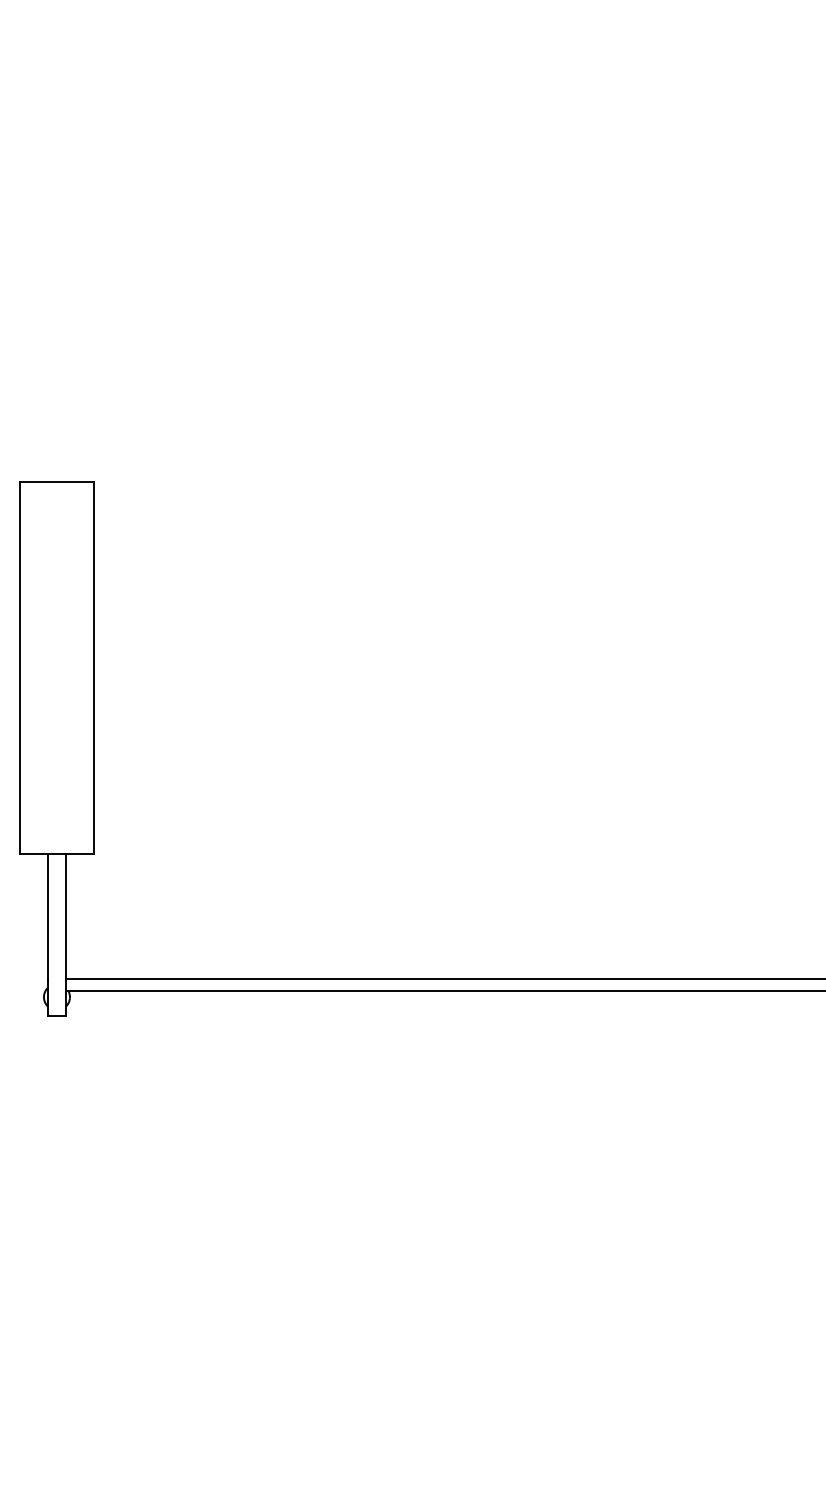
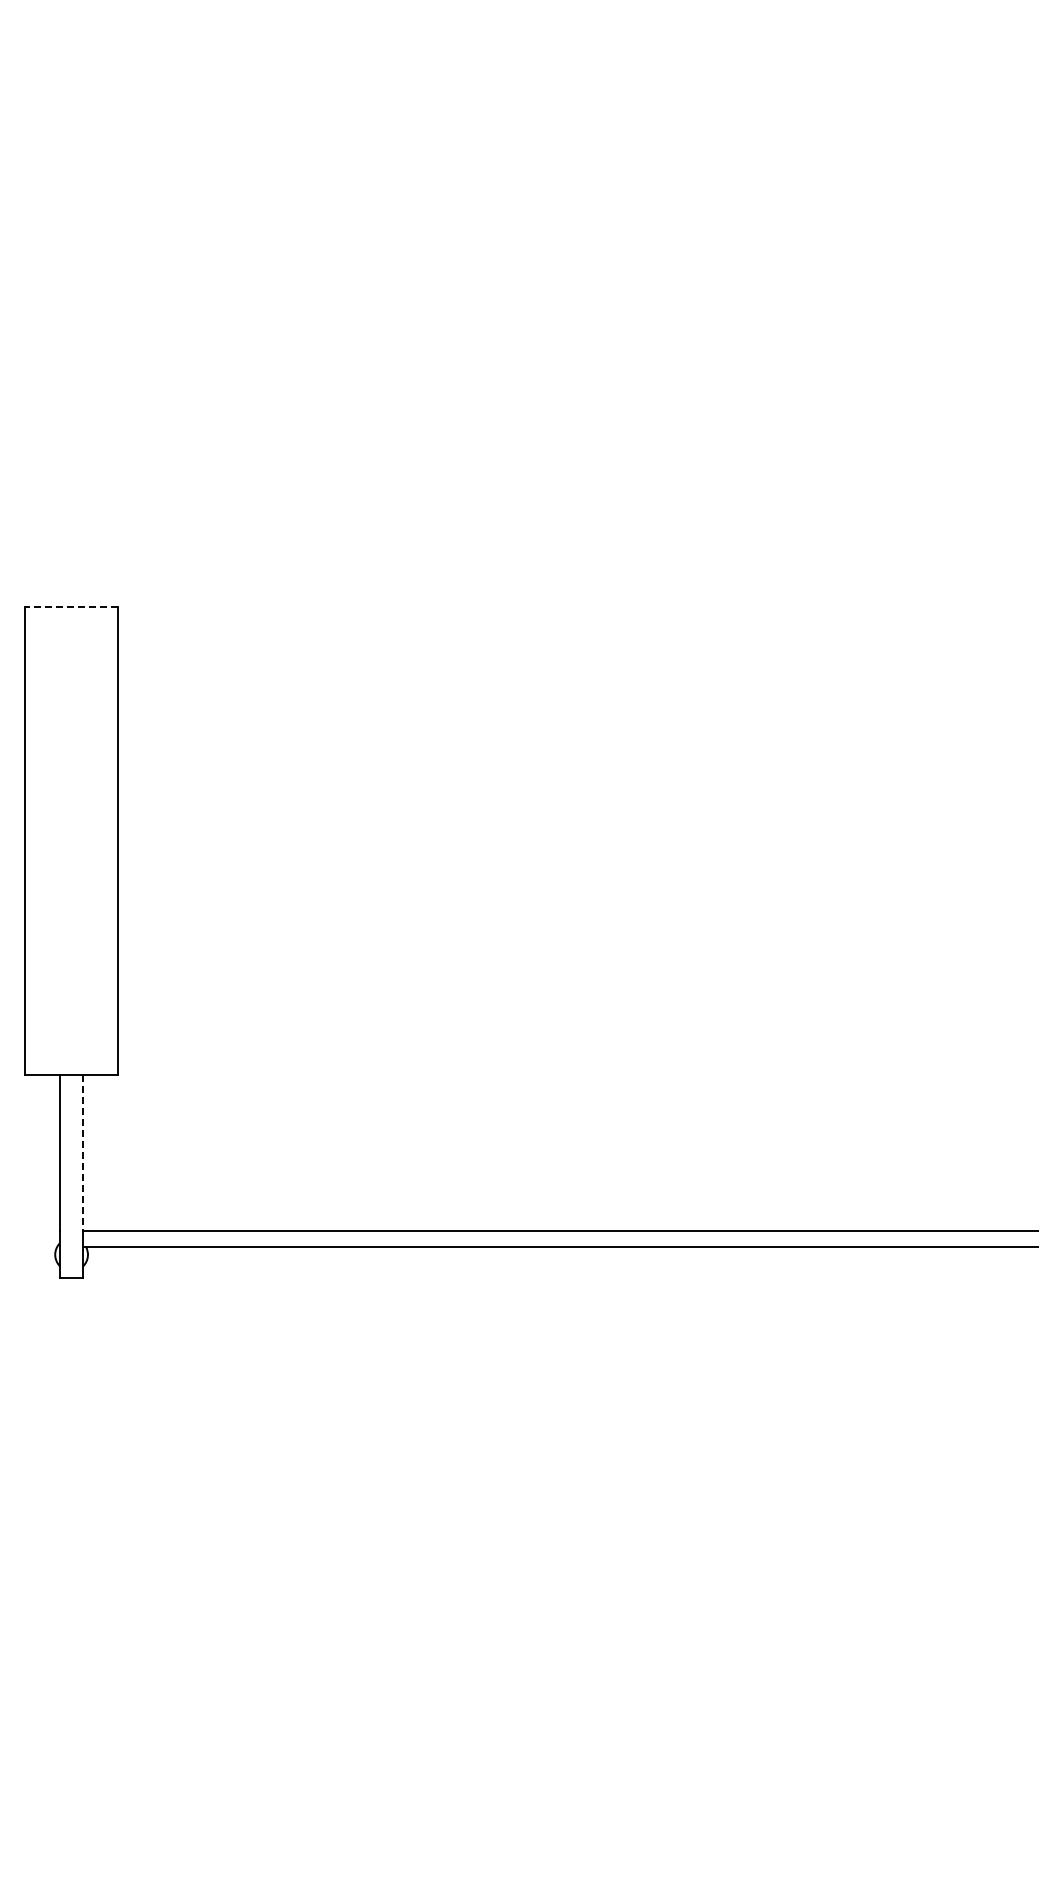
line: (56, 481) -> (71, 606), solid -> dashed
line: (66, 916) -> (83, 1153), solid -> dashed

